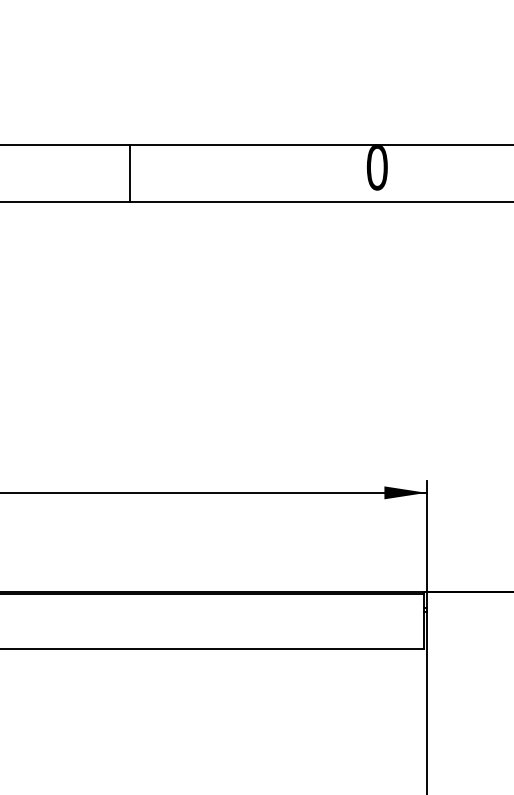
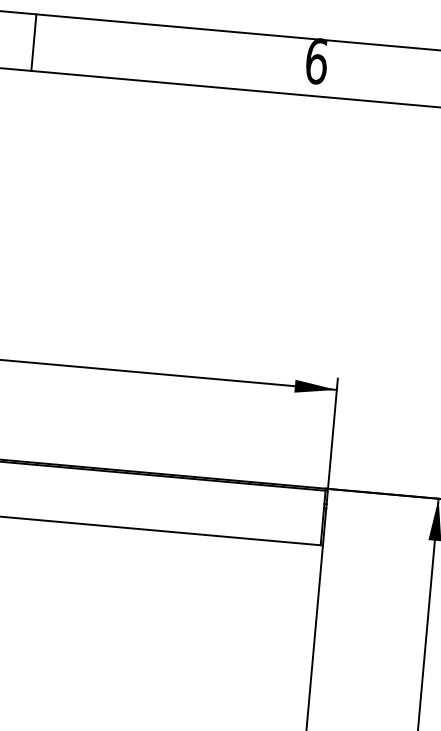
text: (376, 168) -> (315, 62), 0 -> 6
line: (129, 173) -> (33, 42), moved

